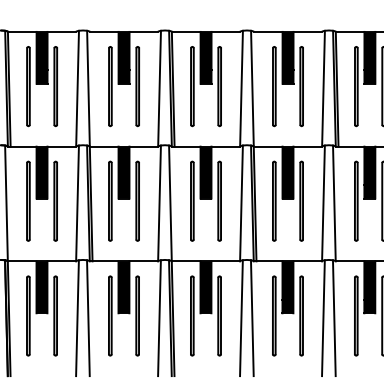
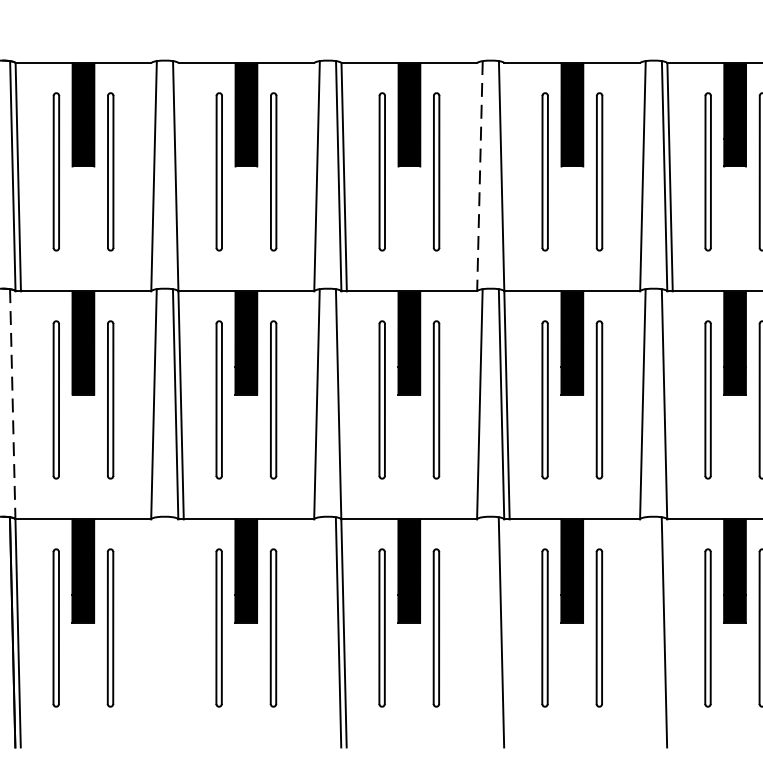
line: (241, 88) -> (479, 175), solid -> dashed
line: (6, 203) -> (12, 404), solid -> dashed
line: (77, 318) -> (153, 632), removed
line: (88, 318) -> (175, 632), removed
line: (159, 318) -> (316, 632), removed
line: (241, 318) -> (479, 632), removed
line: (323, 318) -> (642, 632), removed

